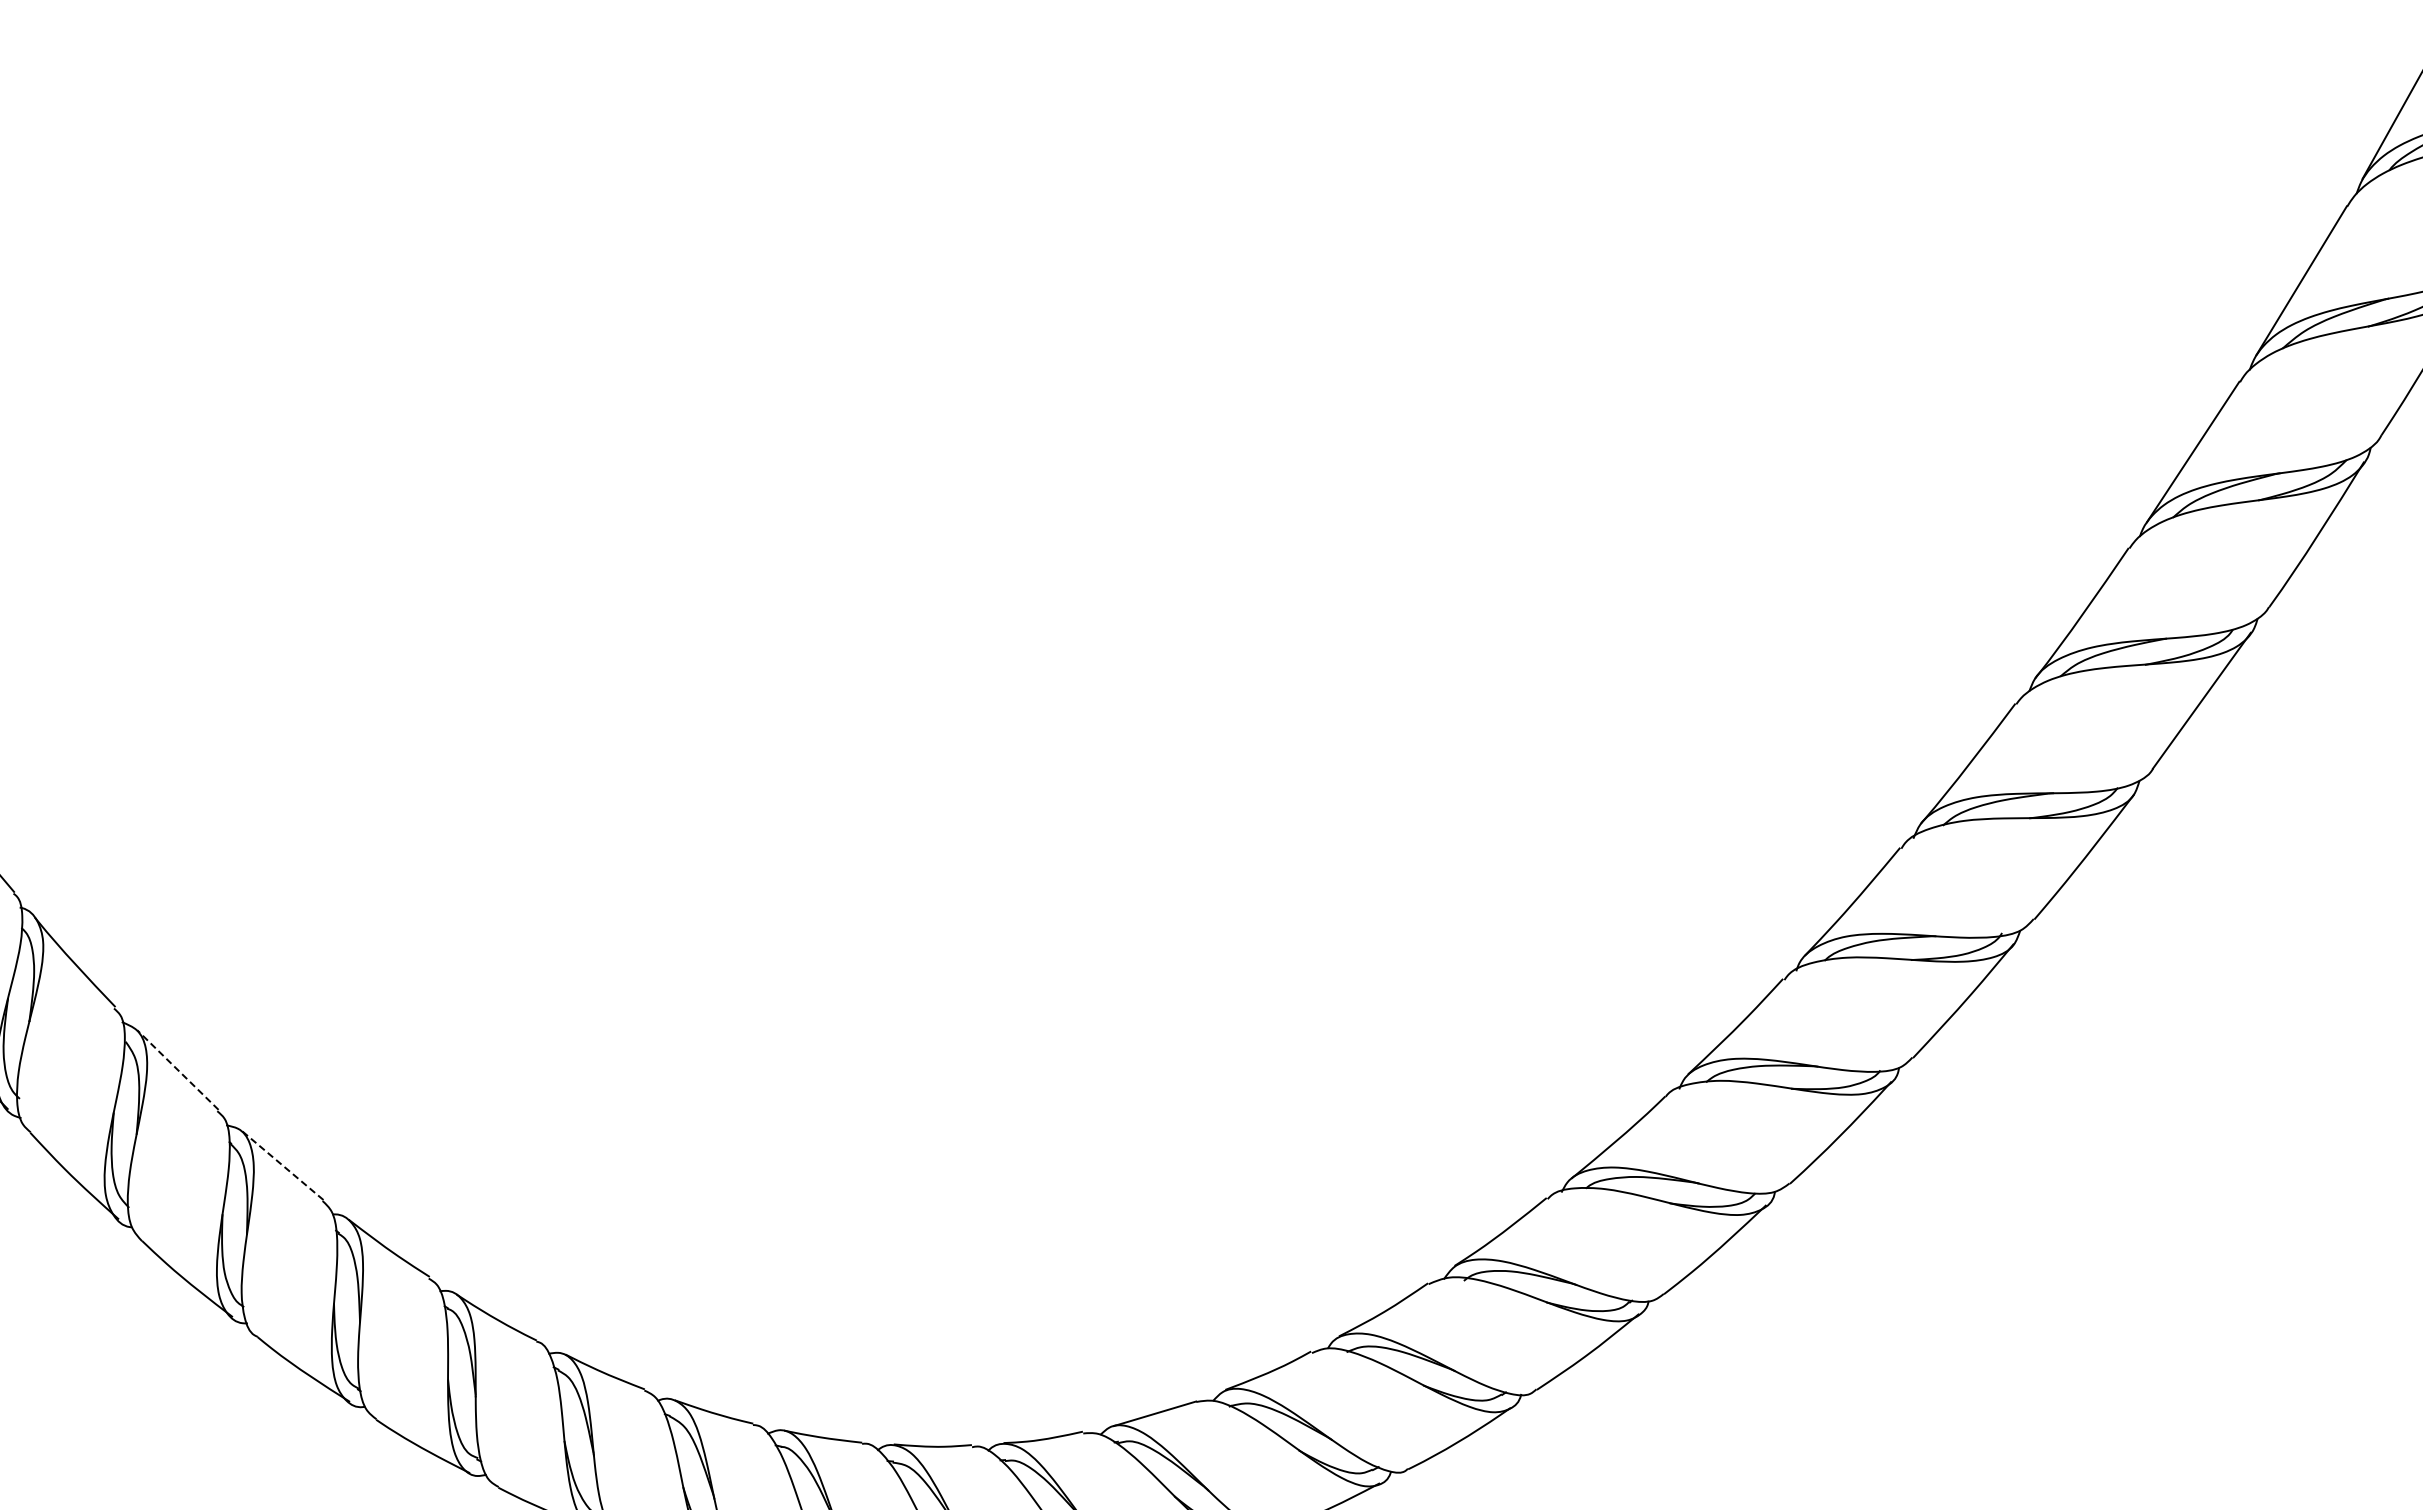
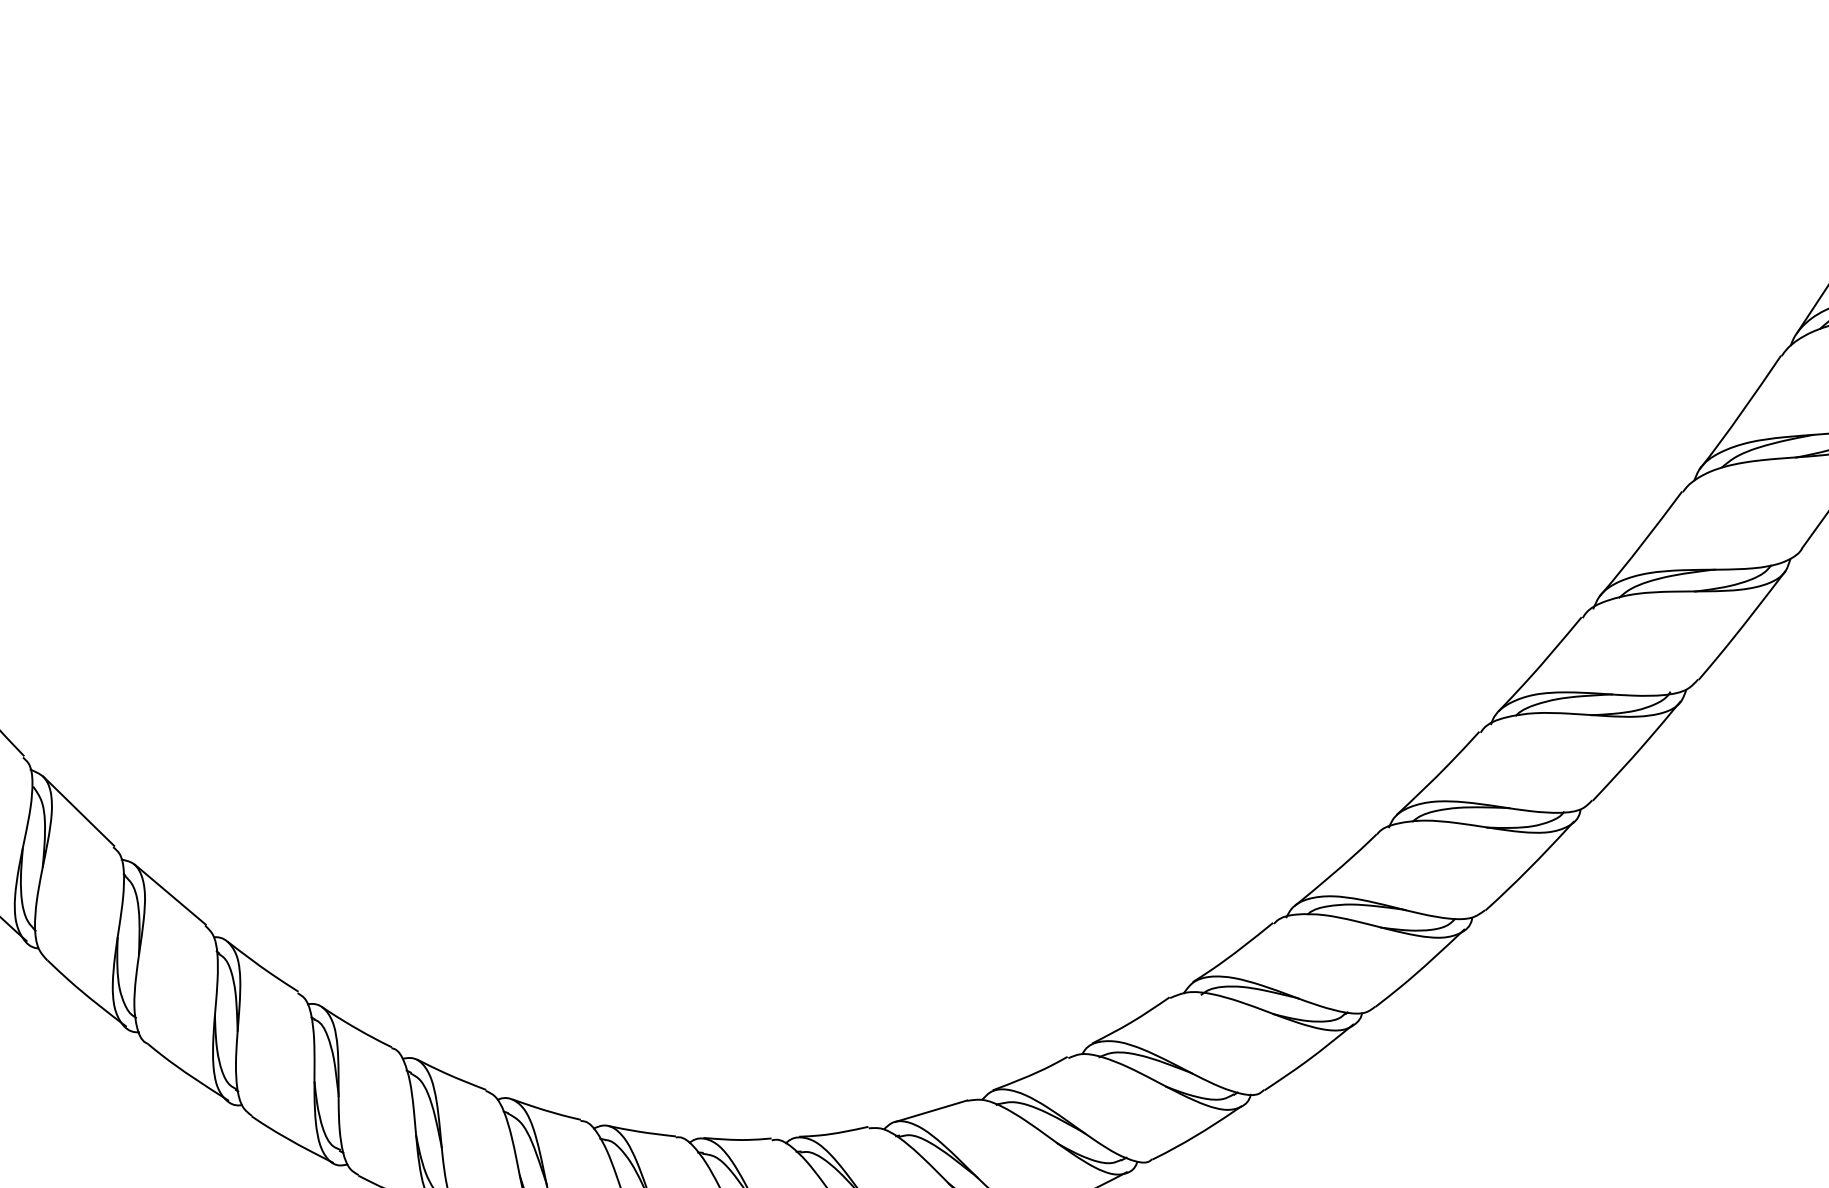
line: (177, 1070) -> (78, 811), dashed -> solid
line: (282, 1165) -> (170, 894), dashed -> solid

